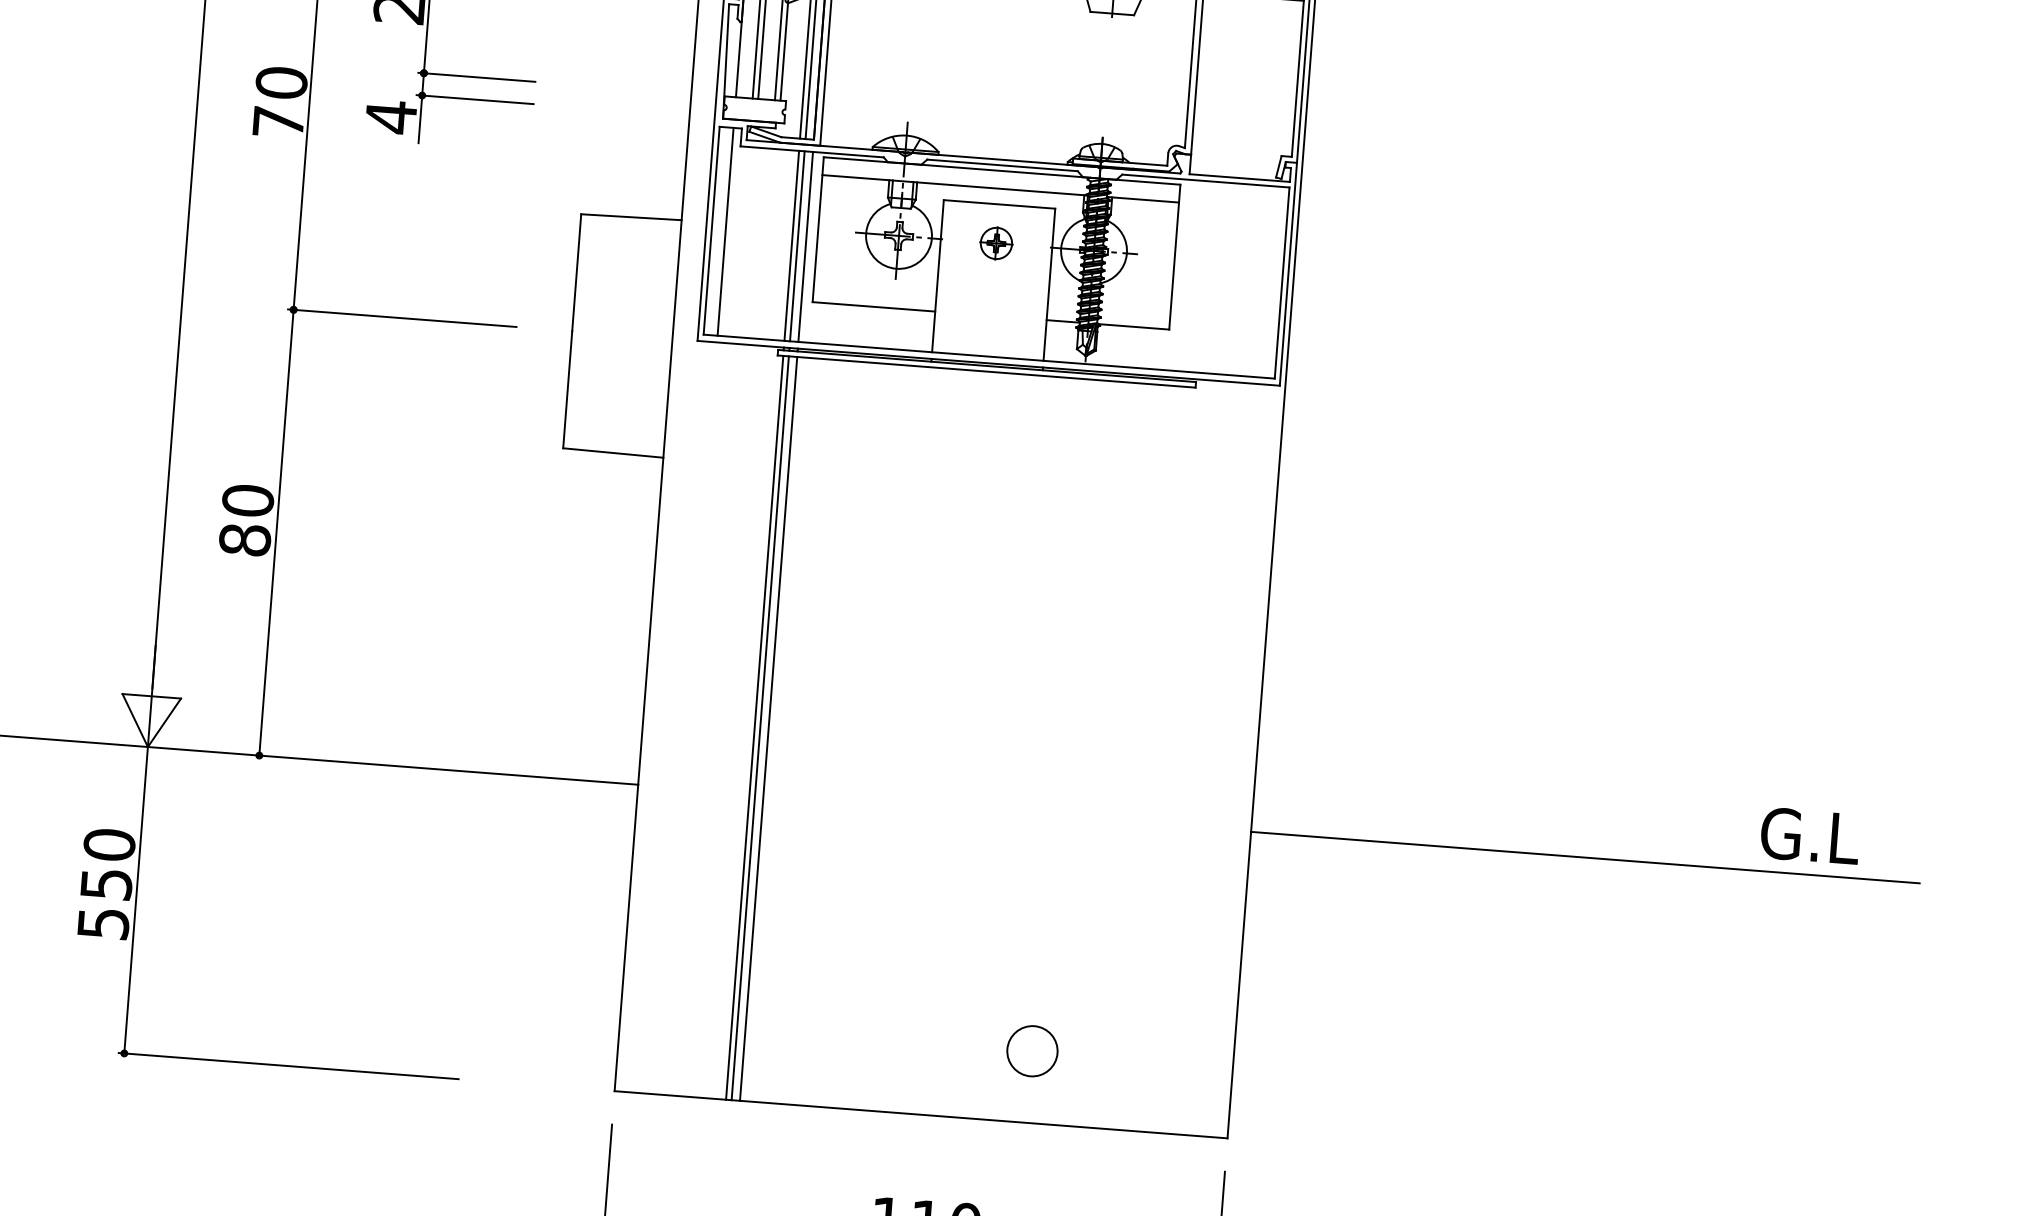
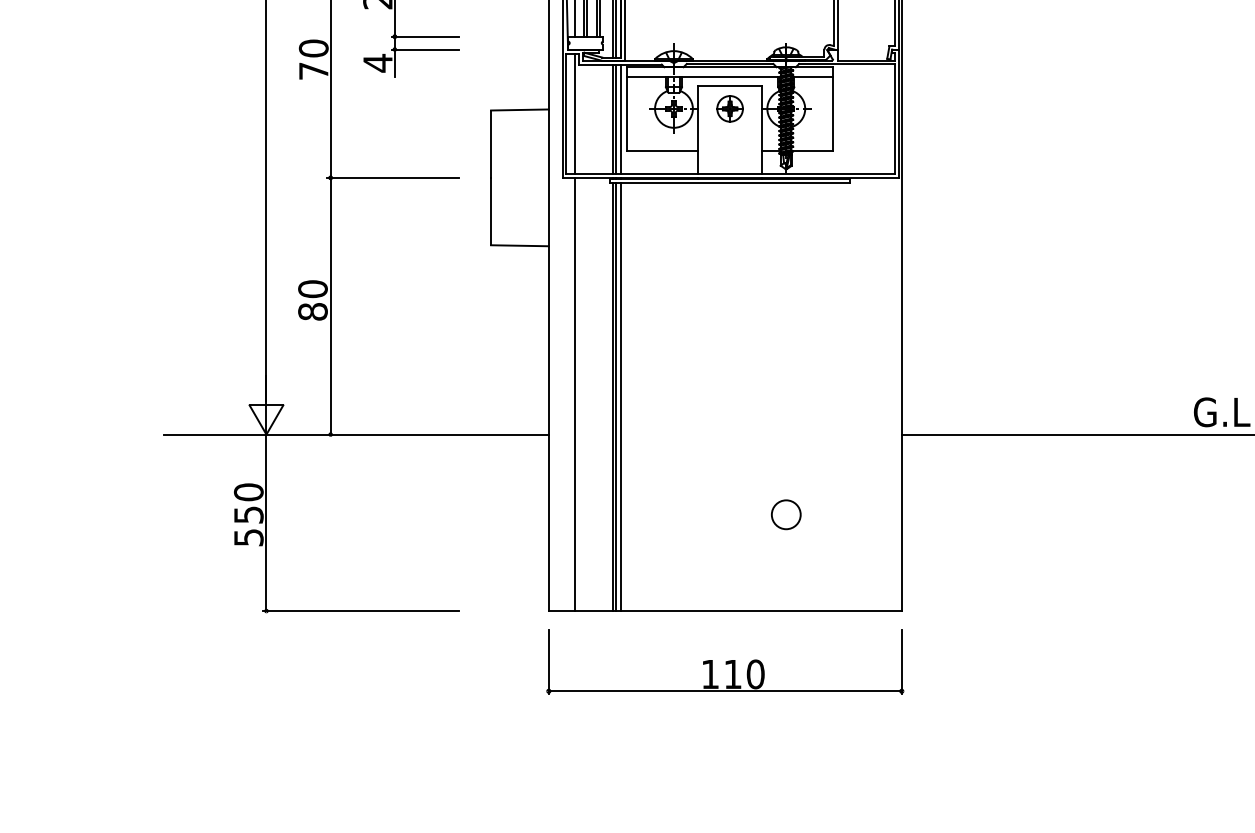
part: (995, 242) -> (729, 108), size x1.43
line: (688, 718) -> (574, 394), added
circle: (1032, 1050) -> (786, 514), moved

